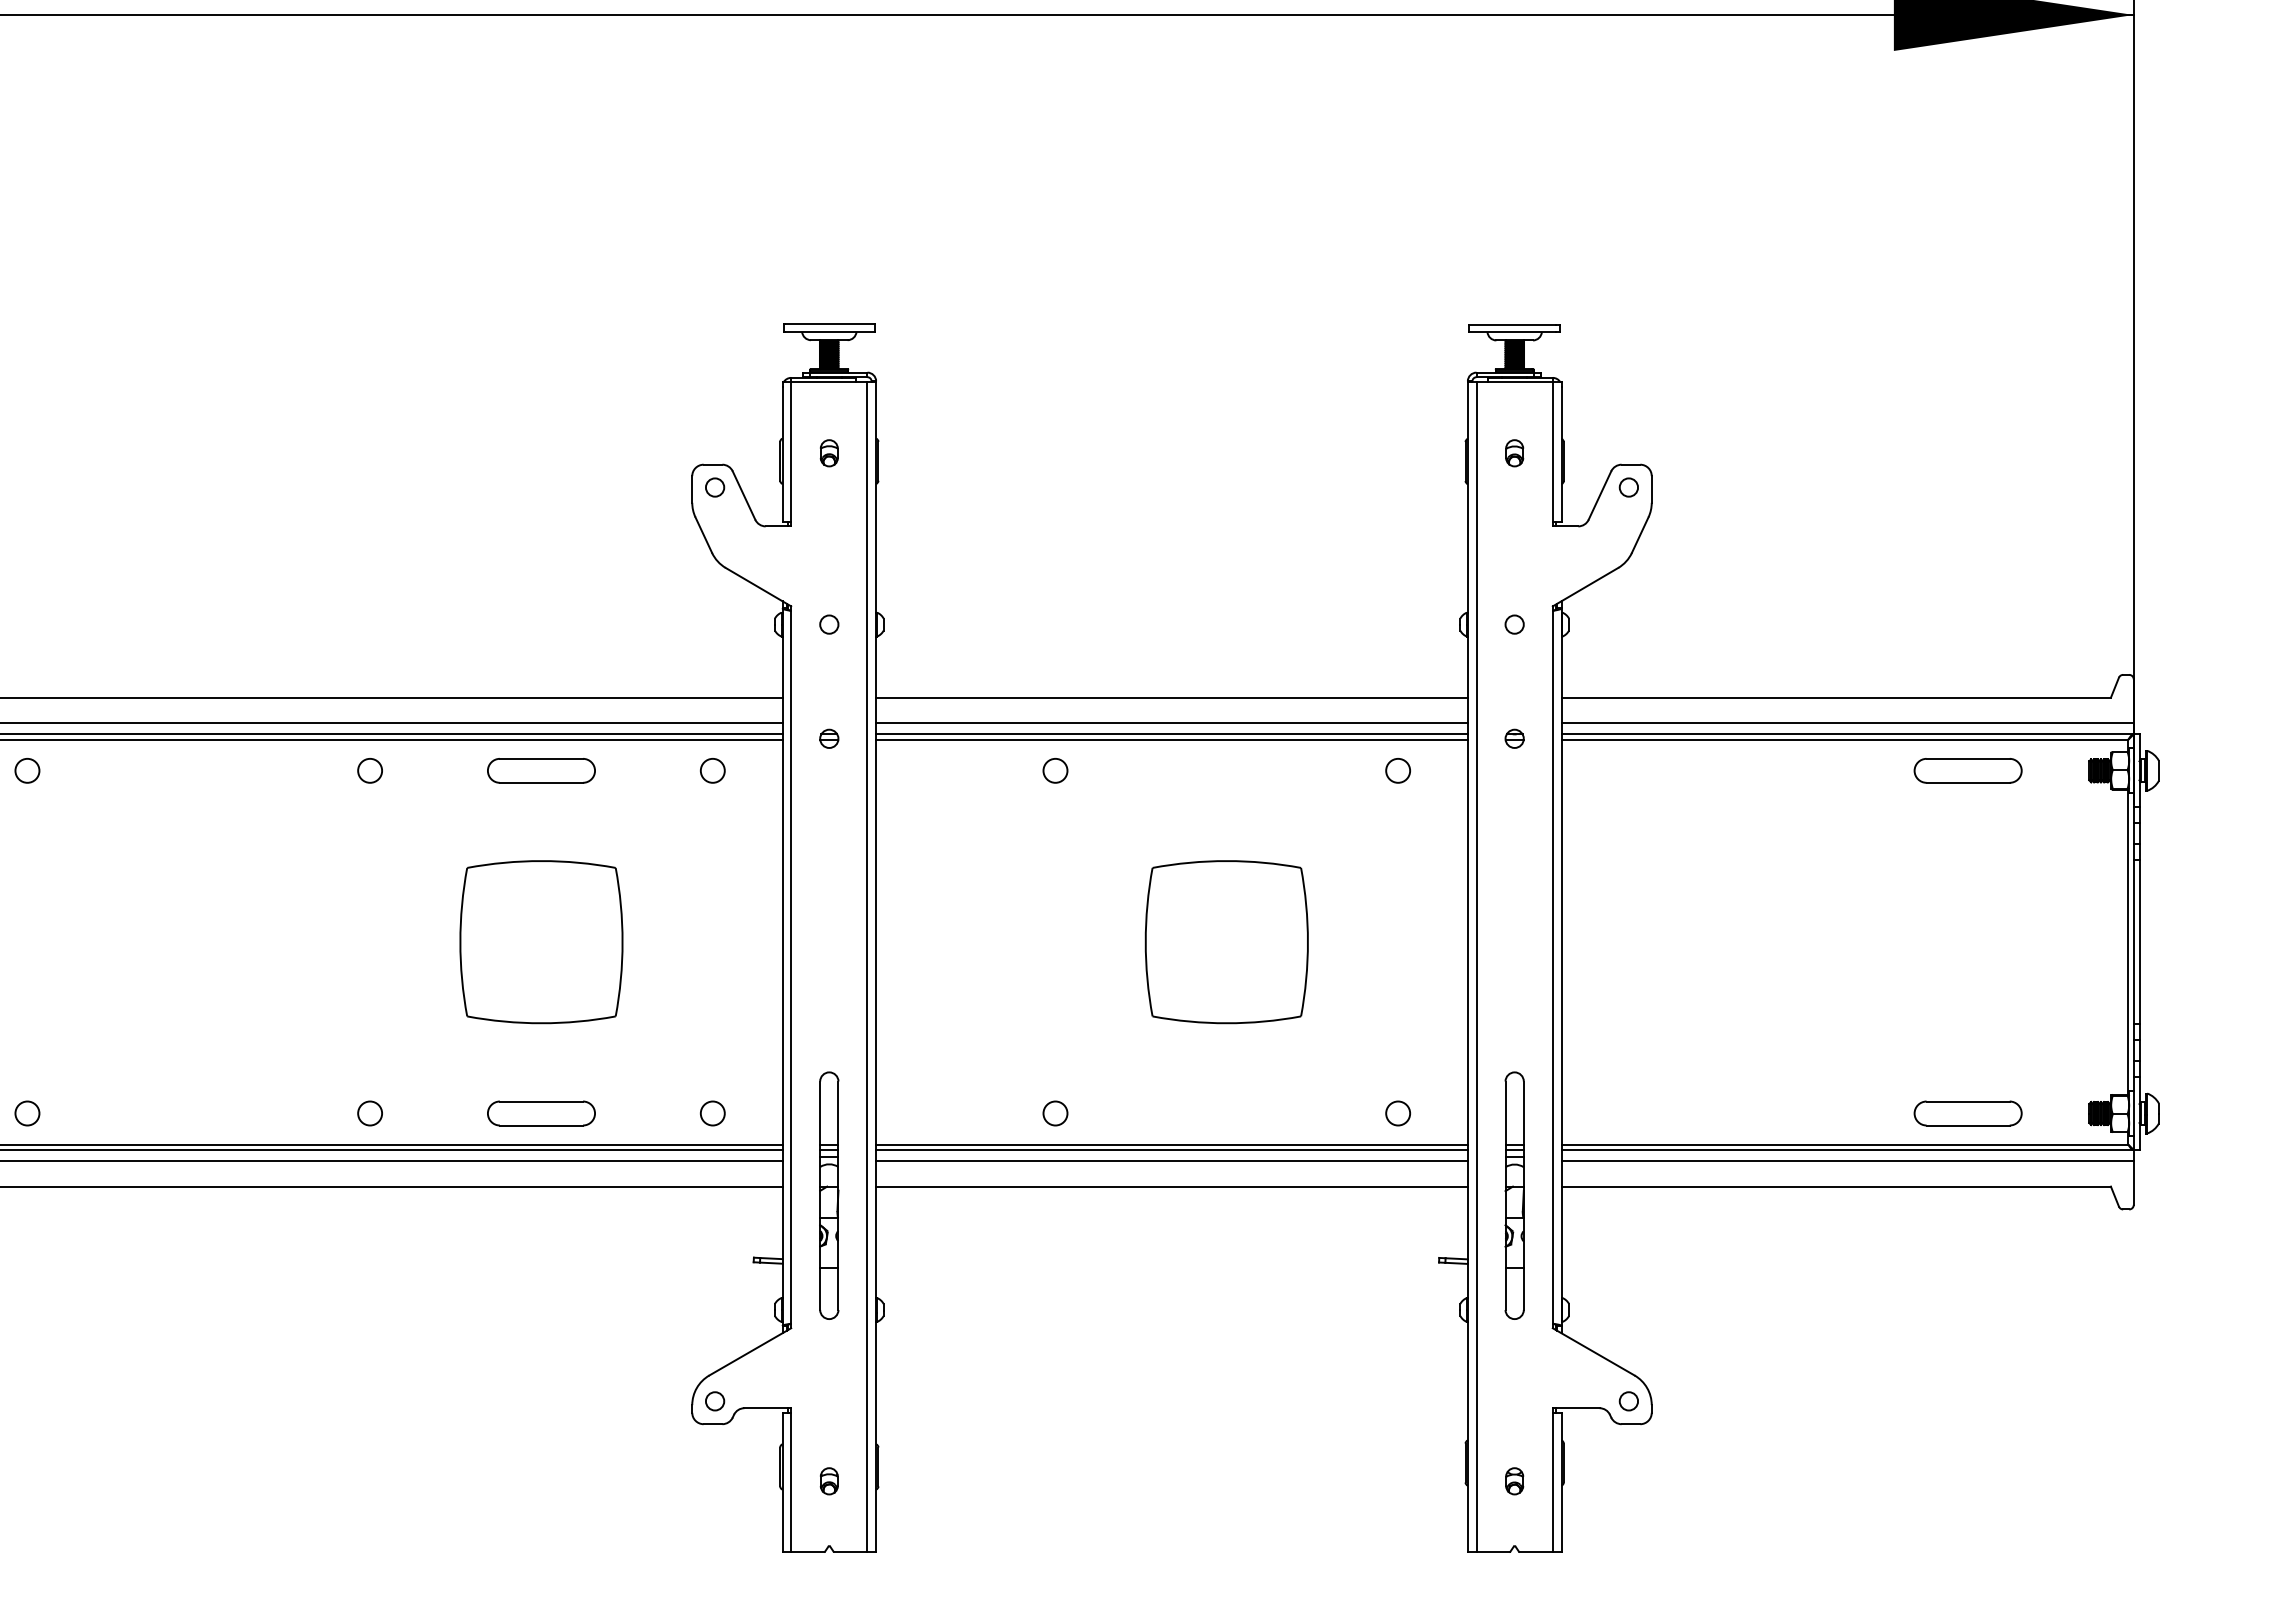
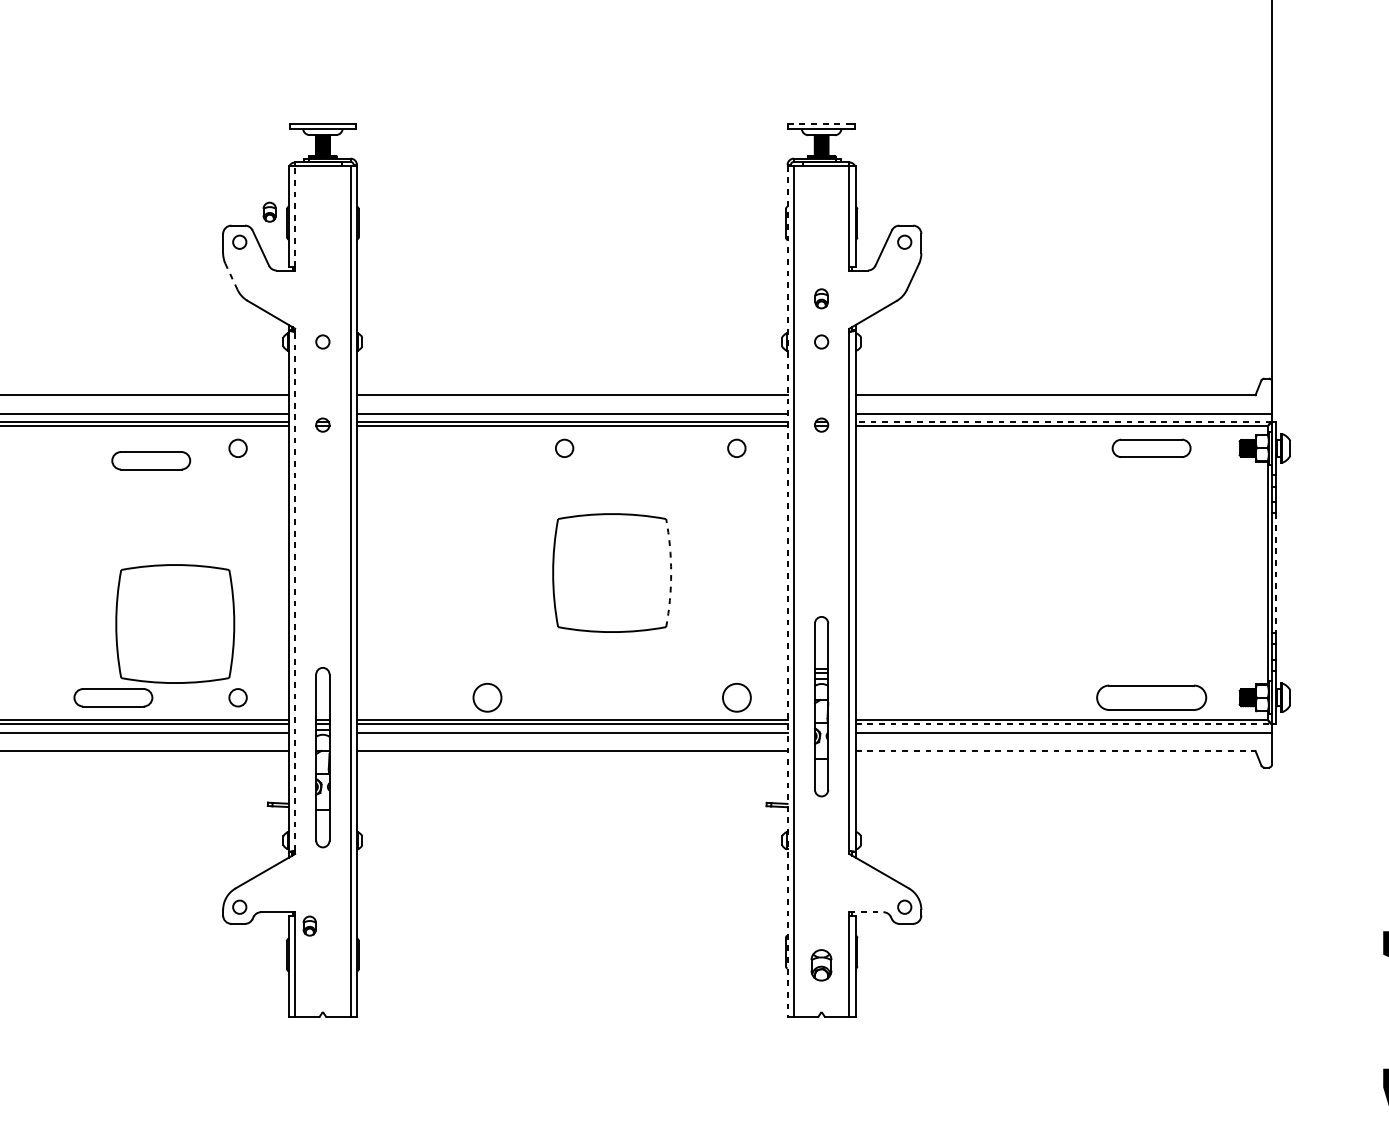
line: (1512, 324) -> (820, 123), solid -> dashed
line: (791, 452) -> (295, 216), solid -> dashed
part: (828, 453) -> (269, 212), moved
part: (1514, 453) -> (821, 298), moved
line: (703, 535) -> (231, 277), solid -> dashed
line: (1847, 734) -> (1063, 421), solid -> dashed
part: (541, 770) -> (151, 460), moved
circle: (1055, 770) -> (564, 448), moved
part: (541, 942) -> (175, 624), moved
arc: (1307, 942) -> (670, 573), solid -> dashed
line: (2139, 942) -> (1276, 573), solid -> dashed
line: (791, 966) -> (295, 590), solid -> dashed
line: (1467, 967) -> (787, 591), solid -> dashed
circle: (1055, 1113) -> (487, 697), size x1.6
circle: (1397, 1113) -> (736, 697), size x1.6
part: (1967, 1113) -> (1151, 697), size x1.4
line: (1848, 1150) -> (1064, 724), solid -> dashed
line: (1836, 1186) -> (1055, 750), solid -> dashed
part: (1514, 1195) -> (821, 706), moved
line: (1576, 1408) -> (866, 912), solid -> dashed
part: (828, 1481) -> (309, 926), moved
part: (1514, 1481) -> (821, 965), size x1.6

